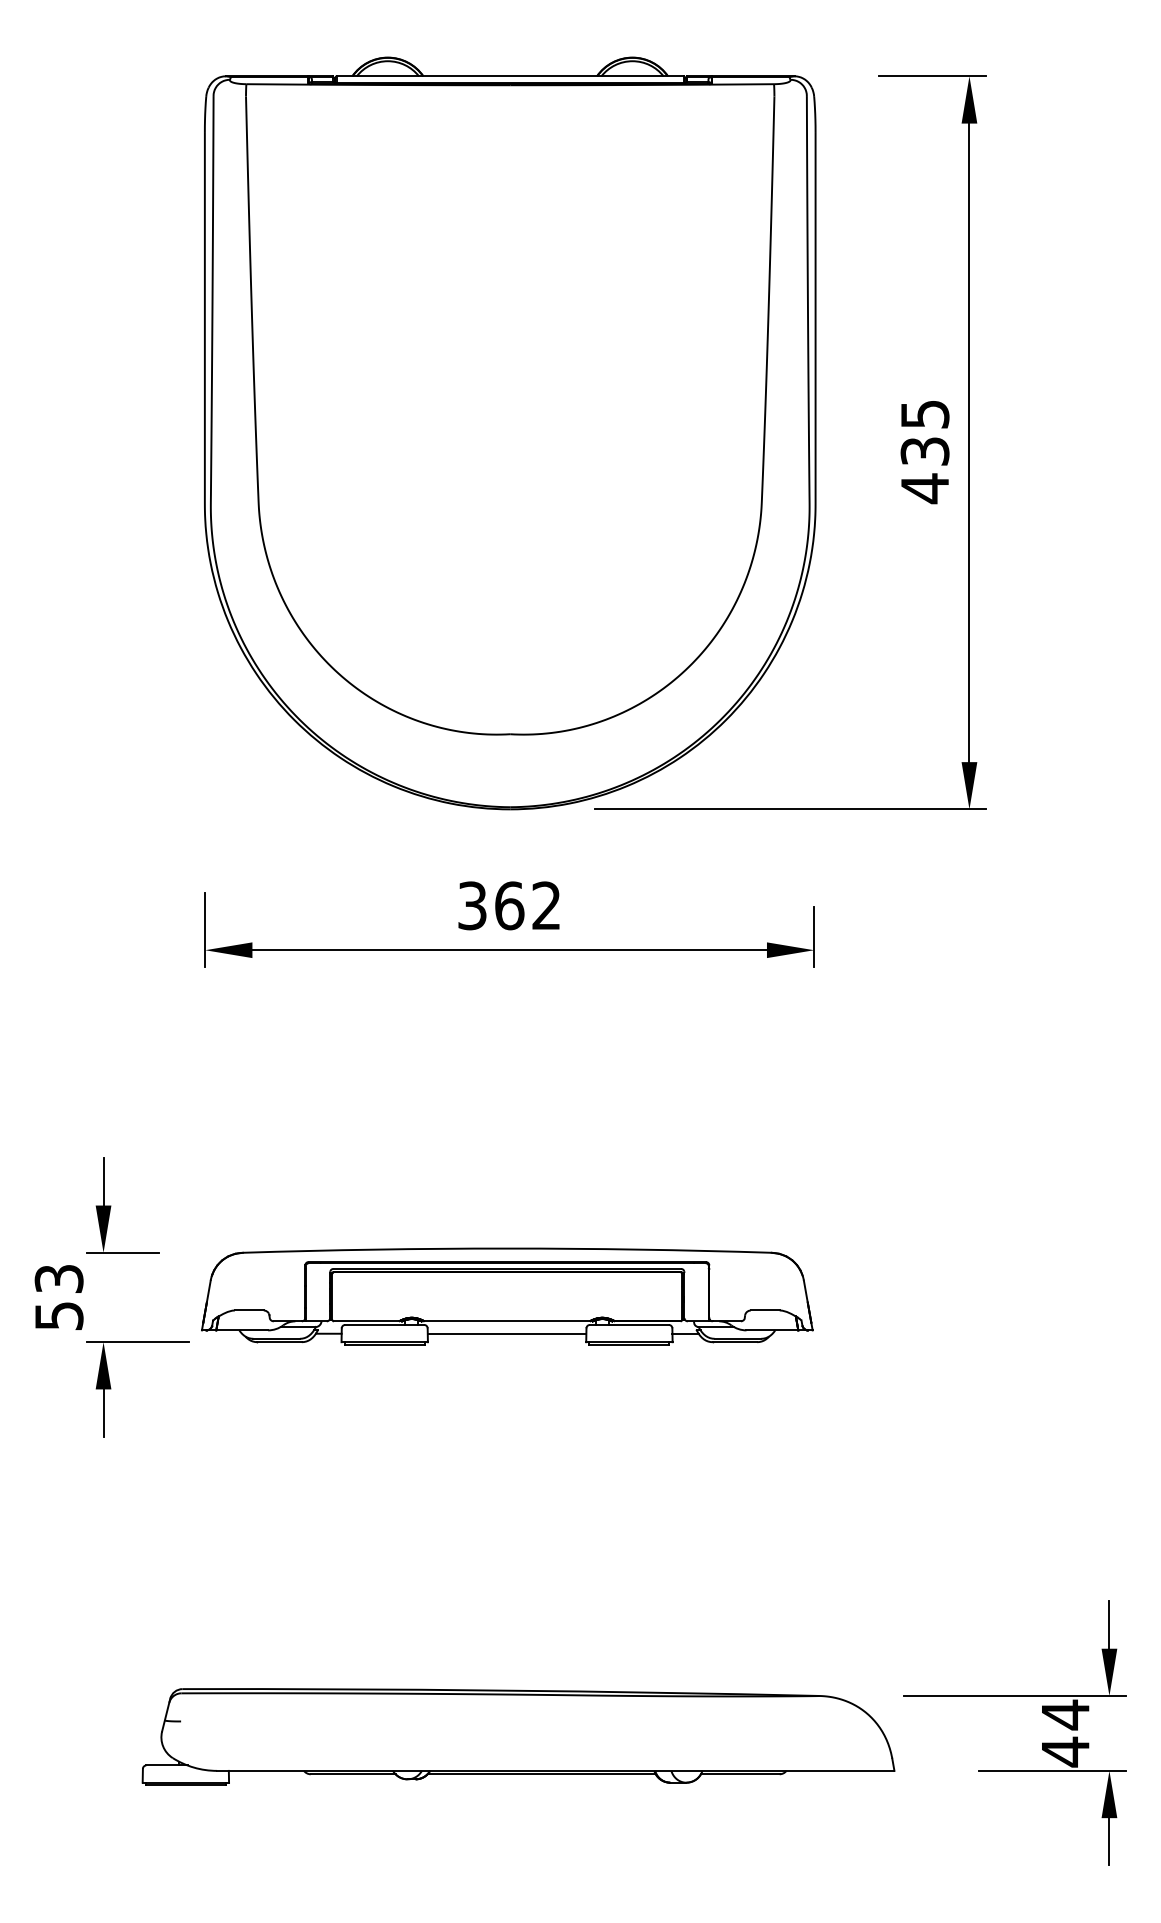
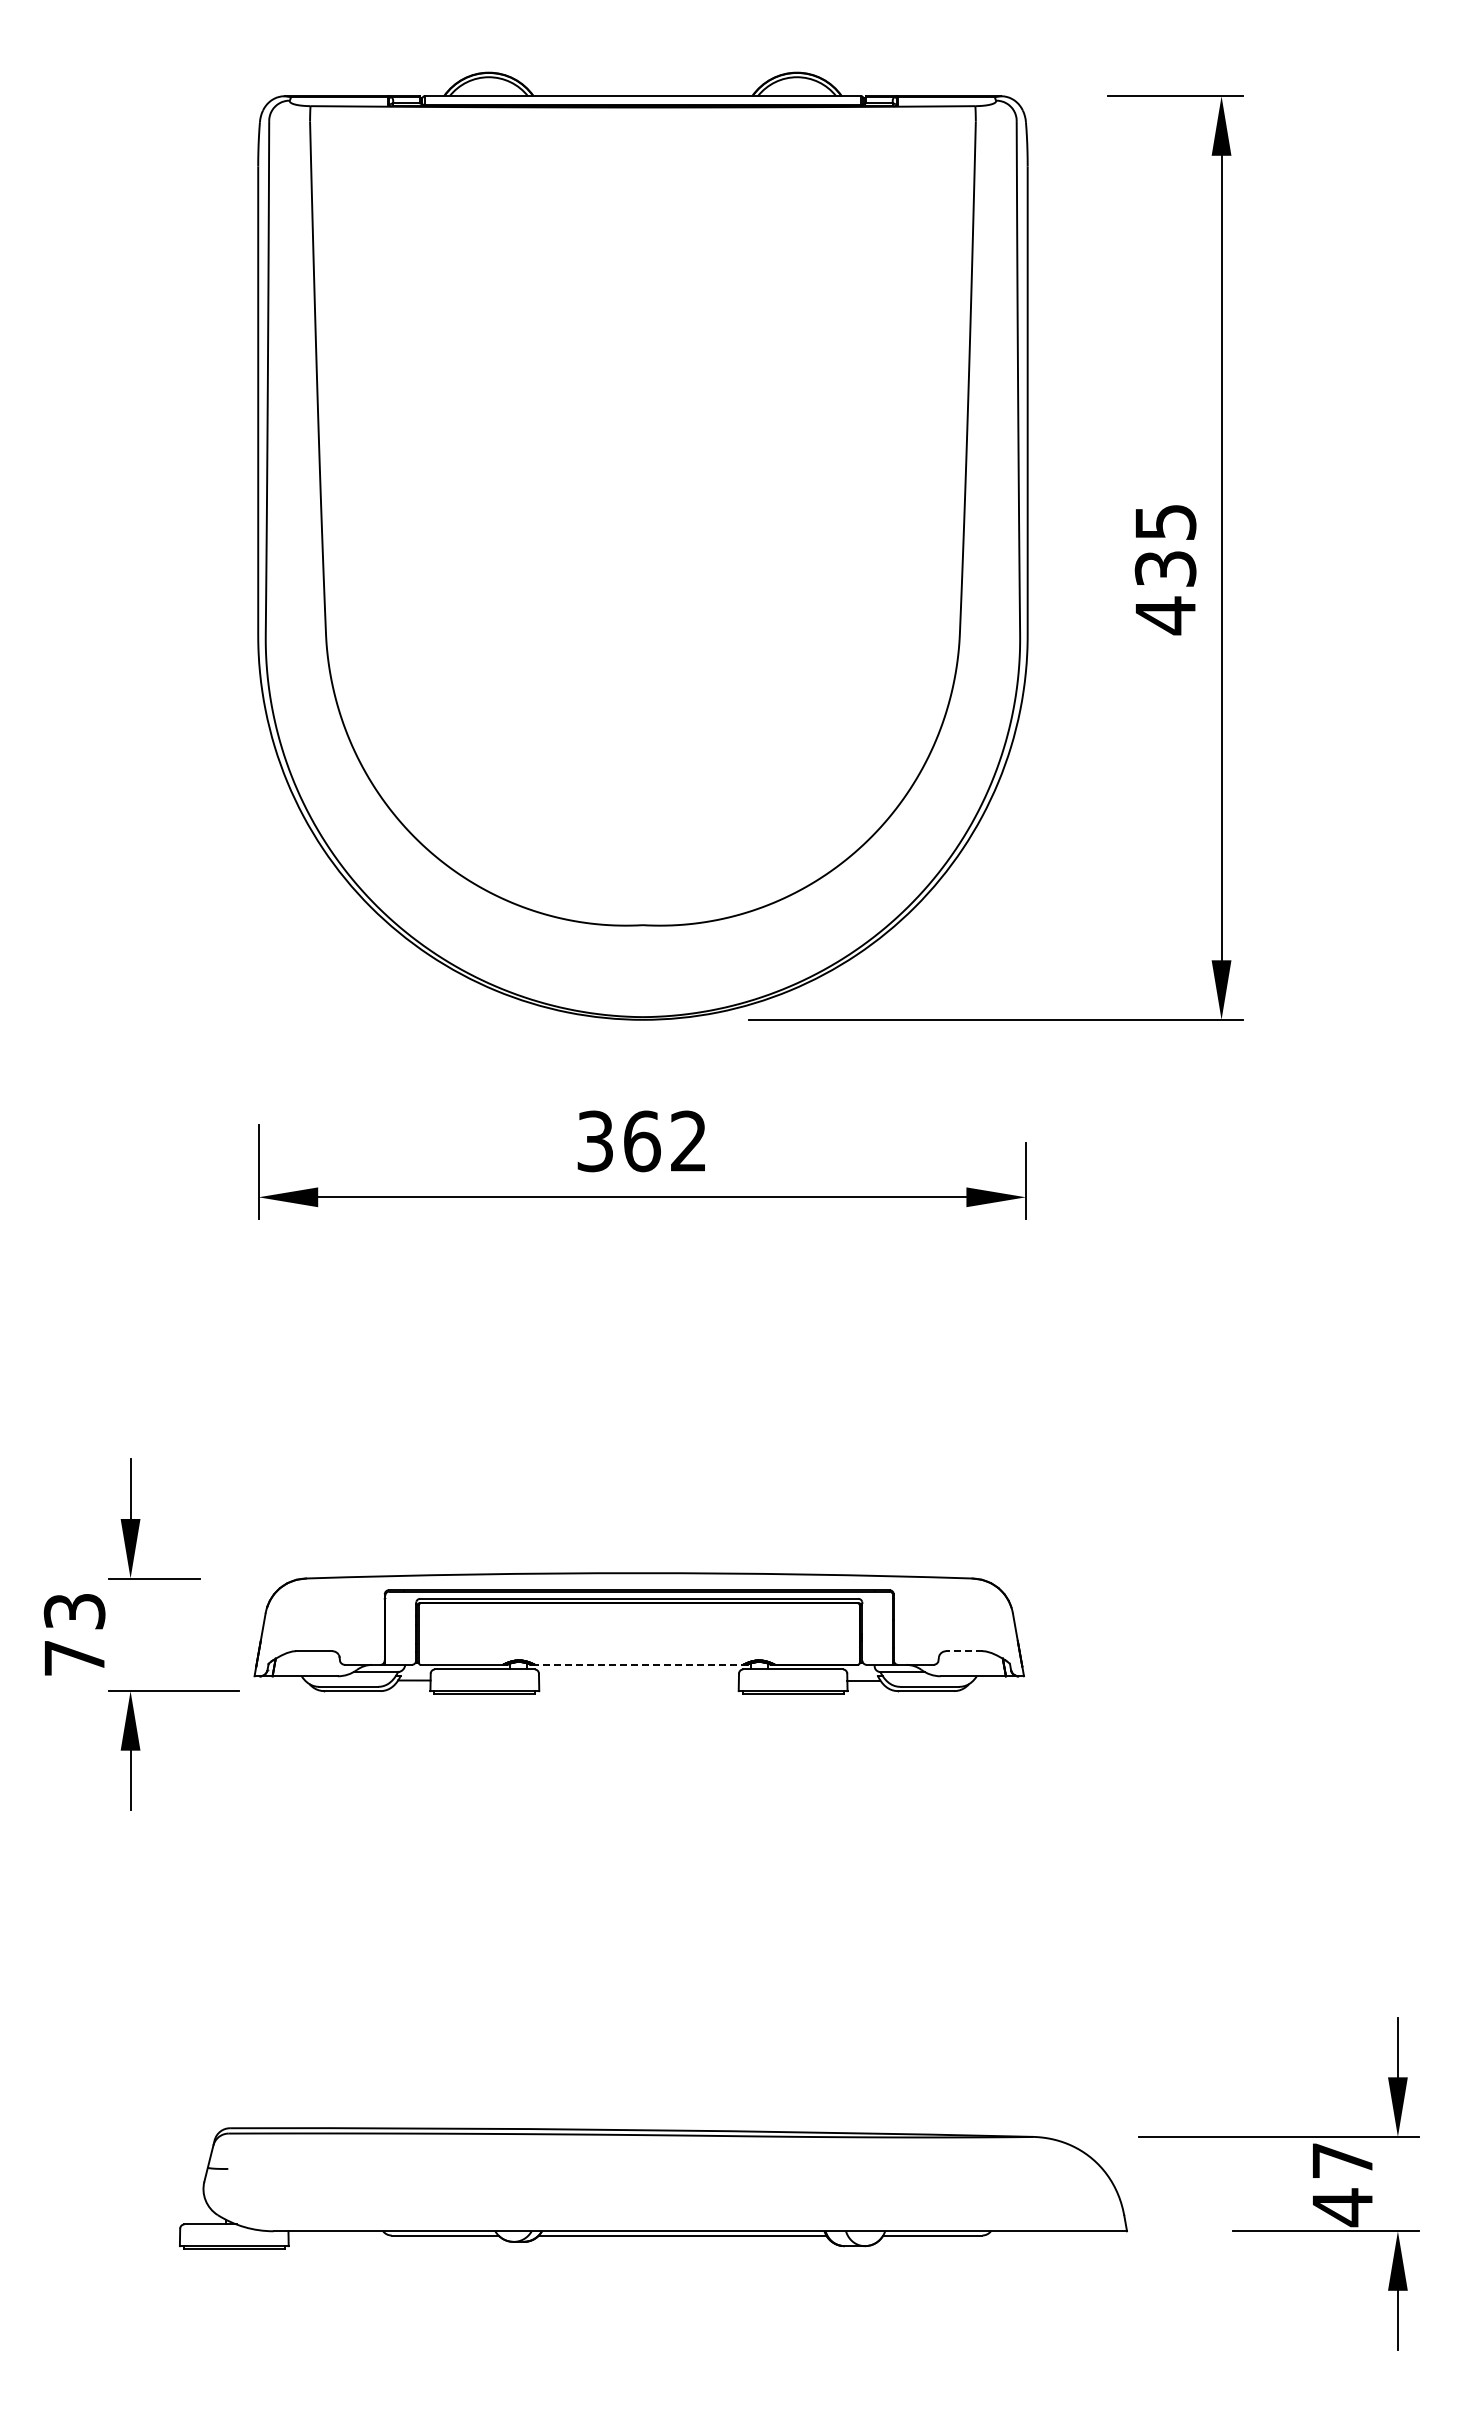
line: (764, 1310) -> (963, 1651), solid -> dashed
text: (59, 1316) -> (74, 1658), 53 -> 73
line: (507, 1321) -> (639, 1664), solid -> dashed
line: (506, 1333) -> (638, 1680), removed
text: (1065, 1714) -> (1342, 2160), 44 -> 47

